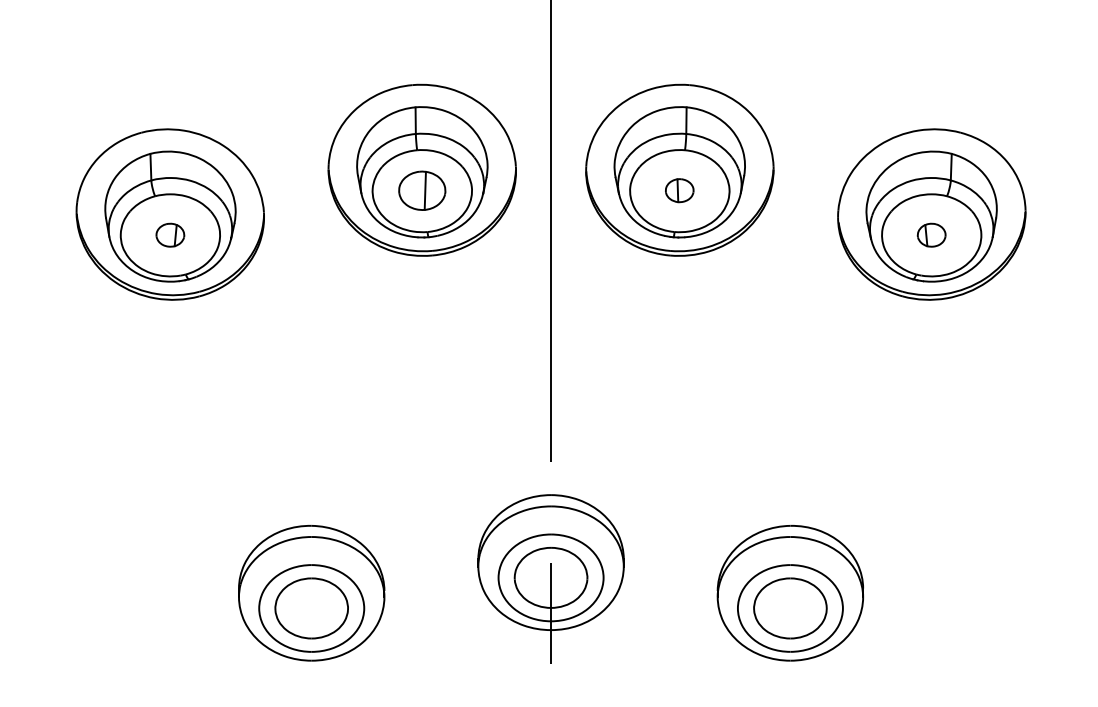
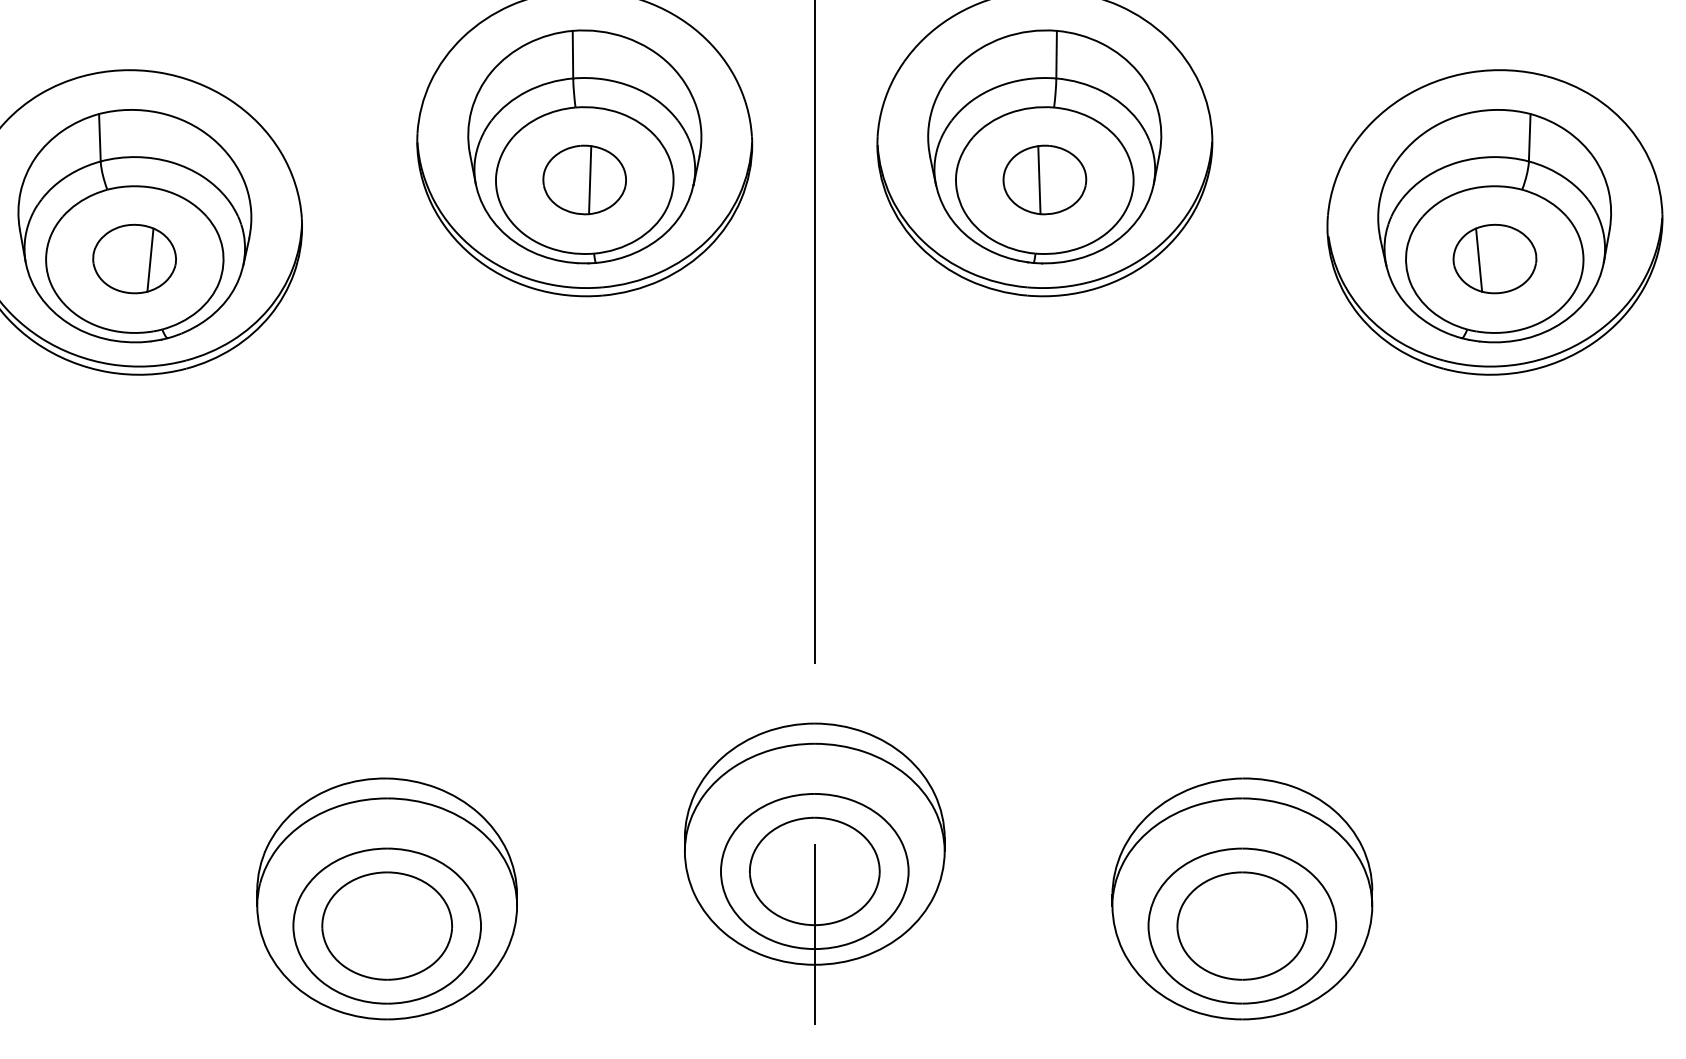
part: (679, 190) -> (1044, 179), size x1.67
part: (170, 235) -> (134, 259), size x1.67
part: (931, 235) -> (1494, 259), size x1.67

